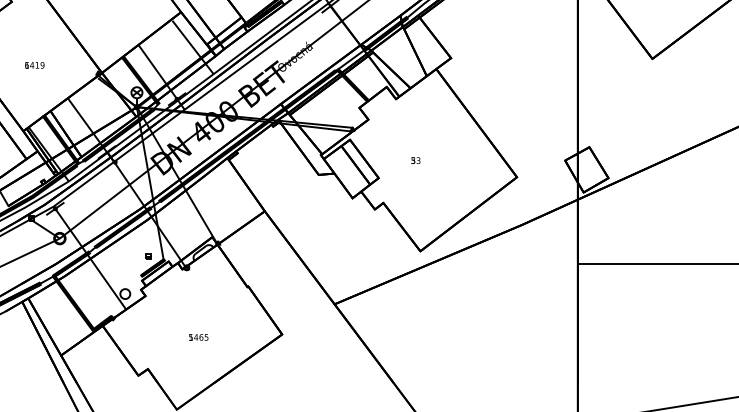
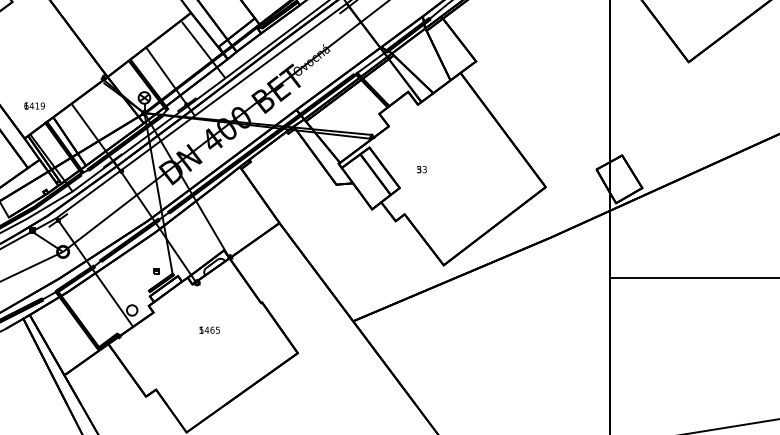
text: (34, 64) -> (34, 105), moved
text: (415, 160) -> (421, 169), moved
text: (198, 336) -> (209, 329), moved

